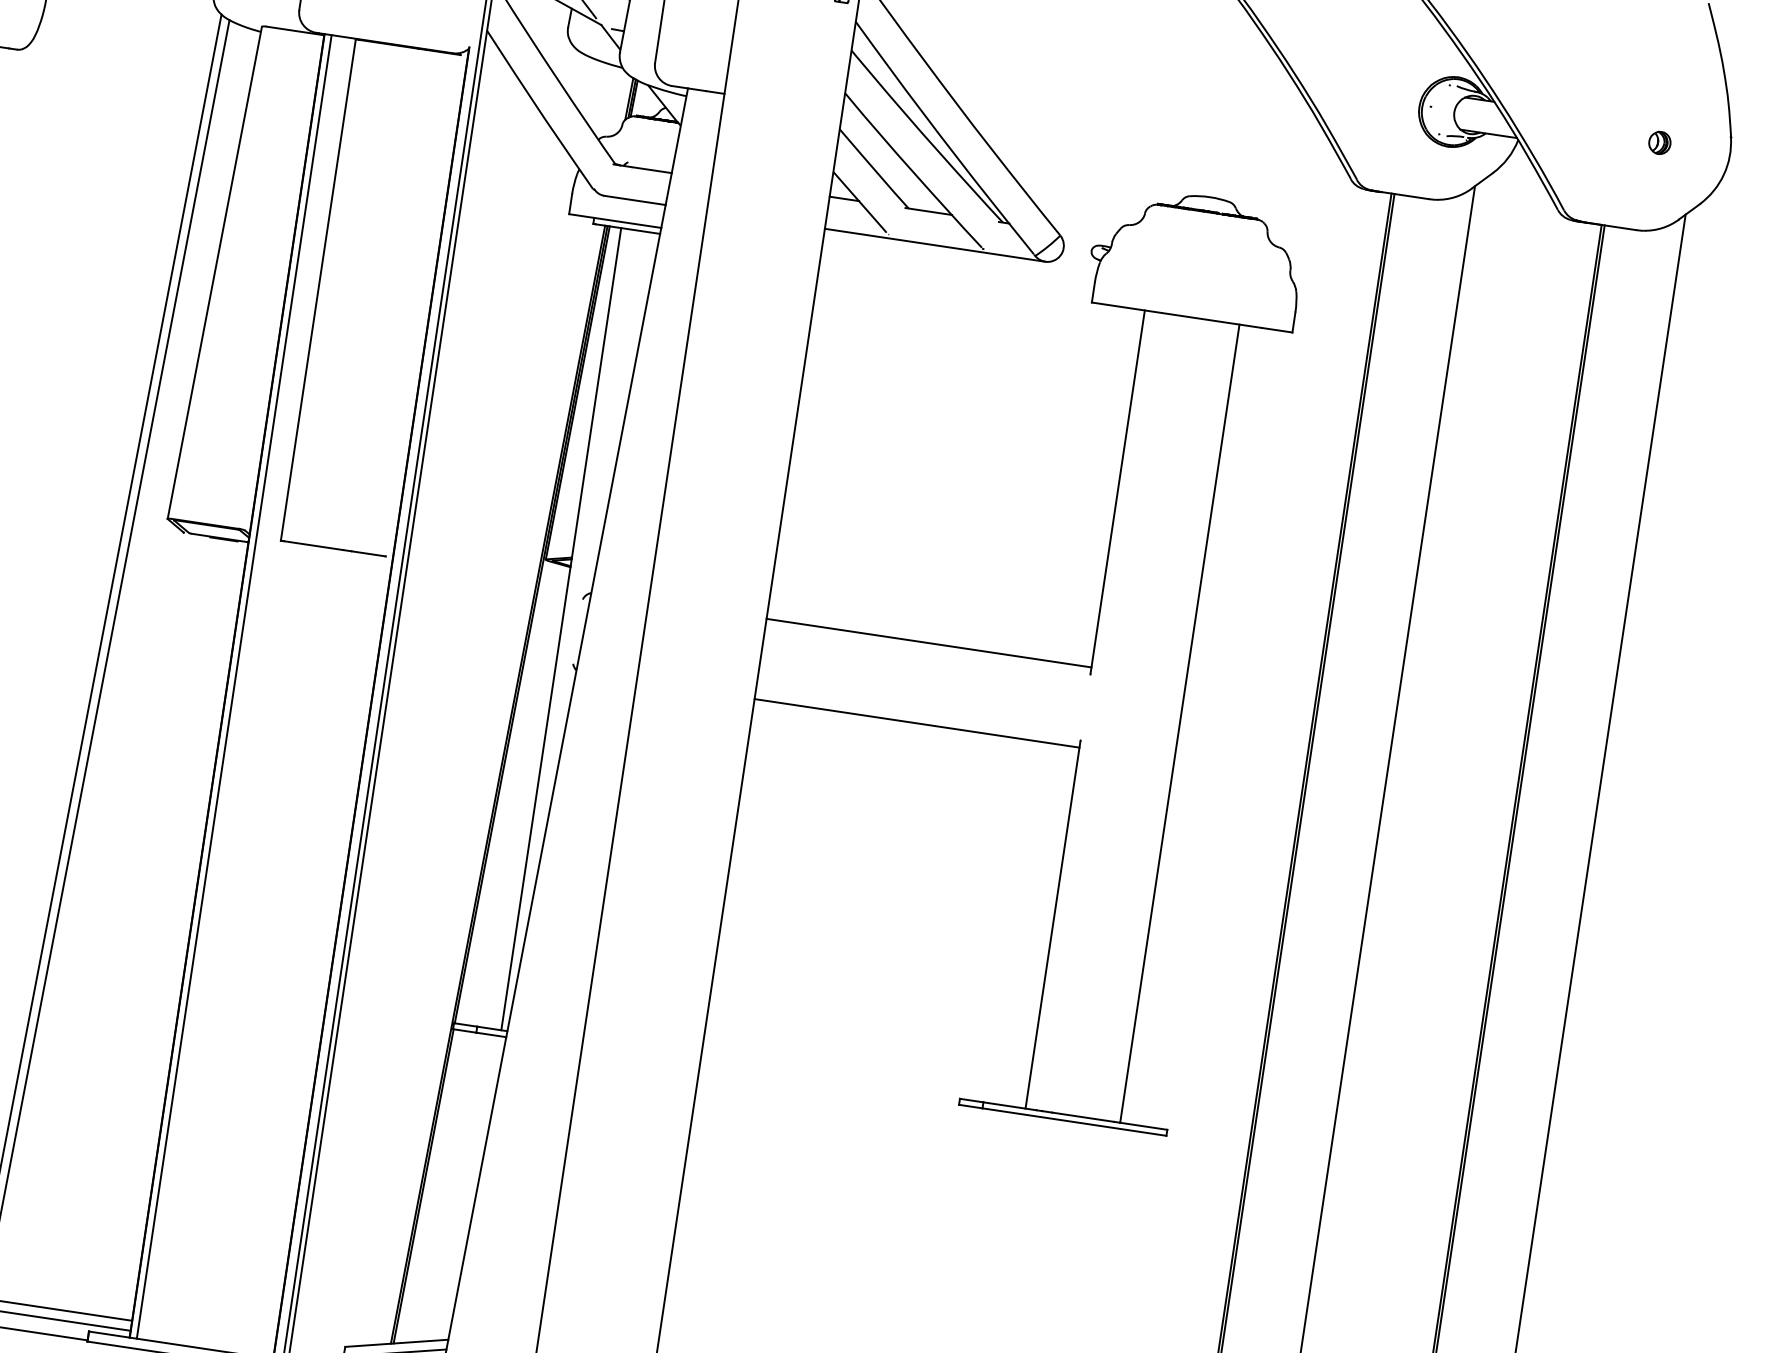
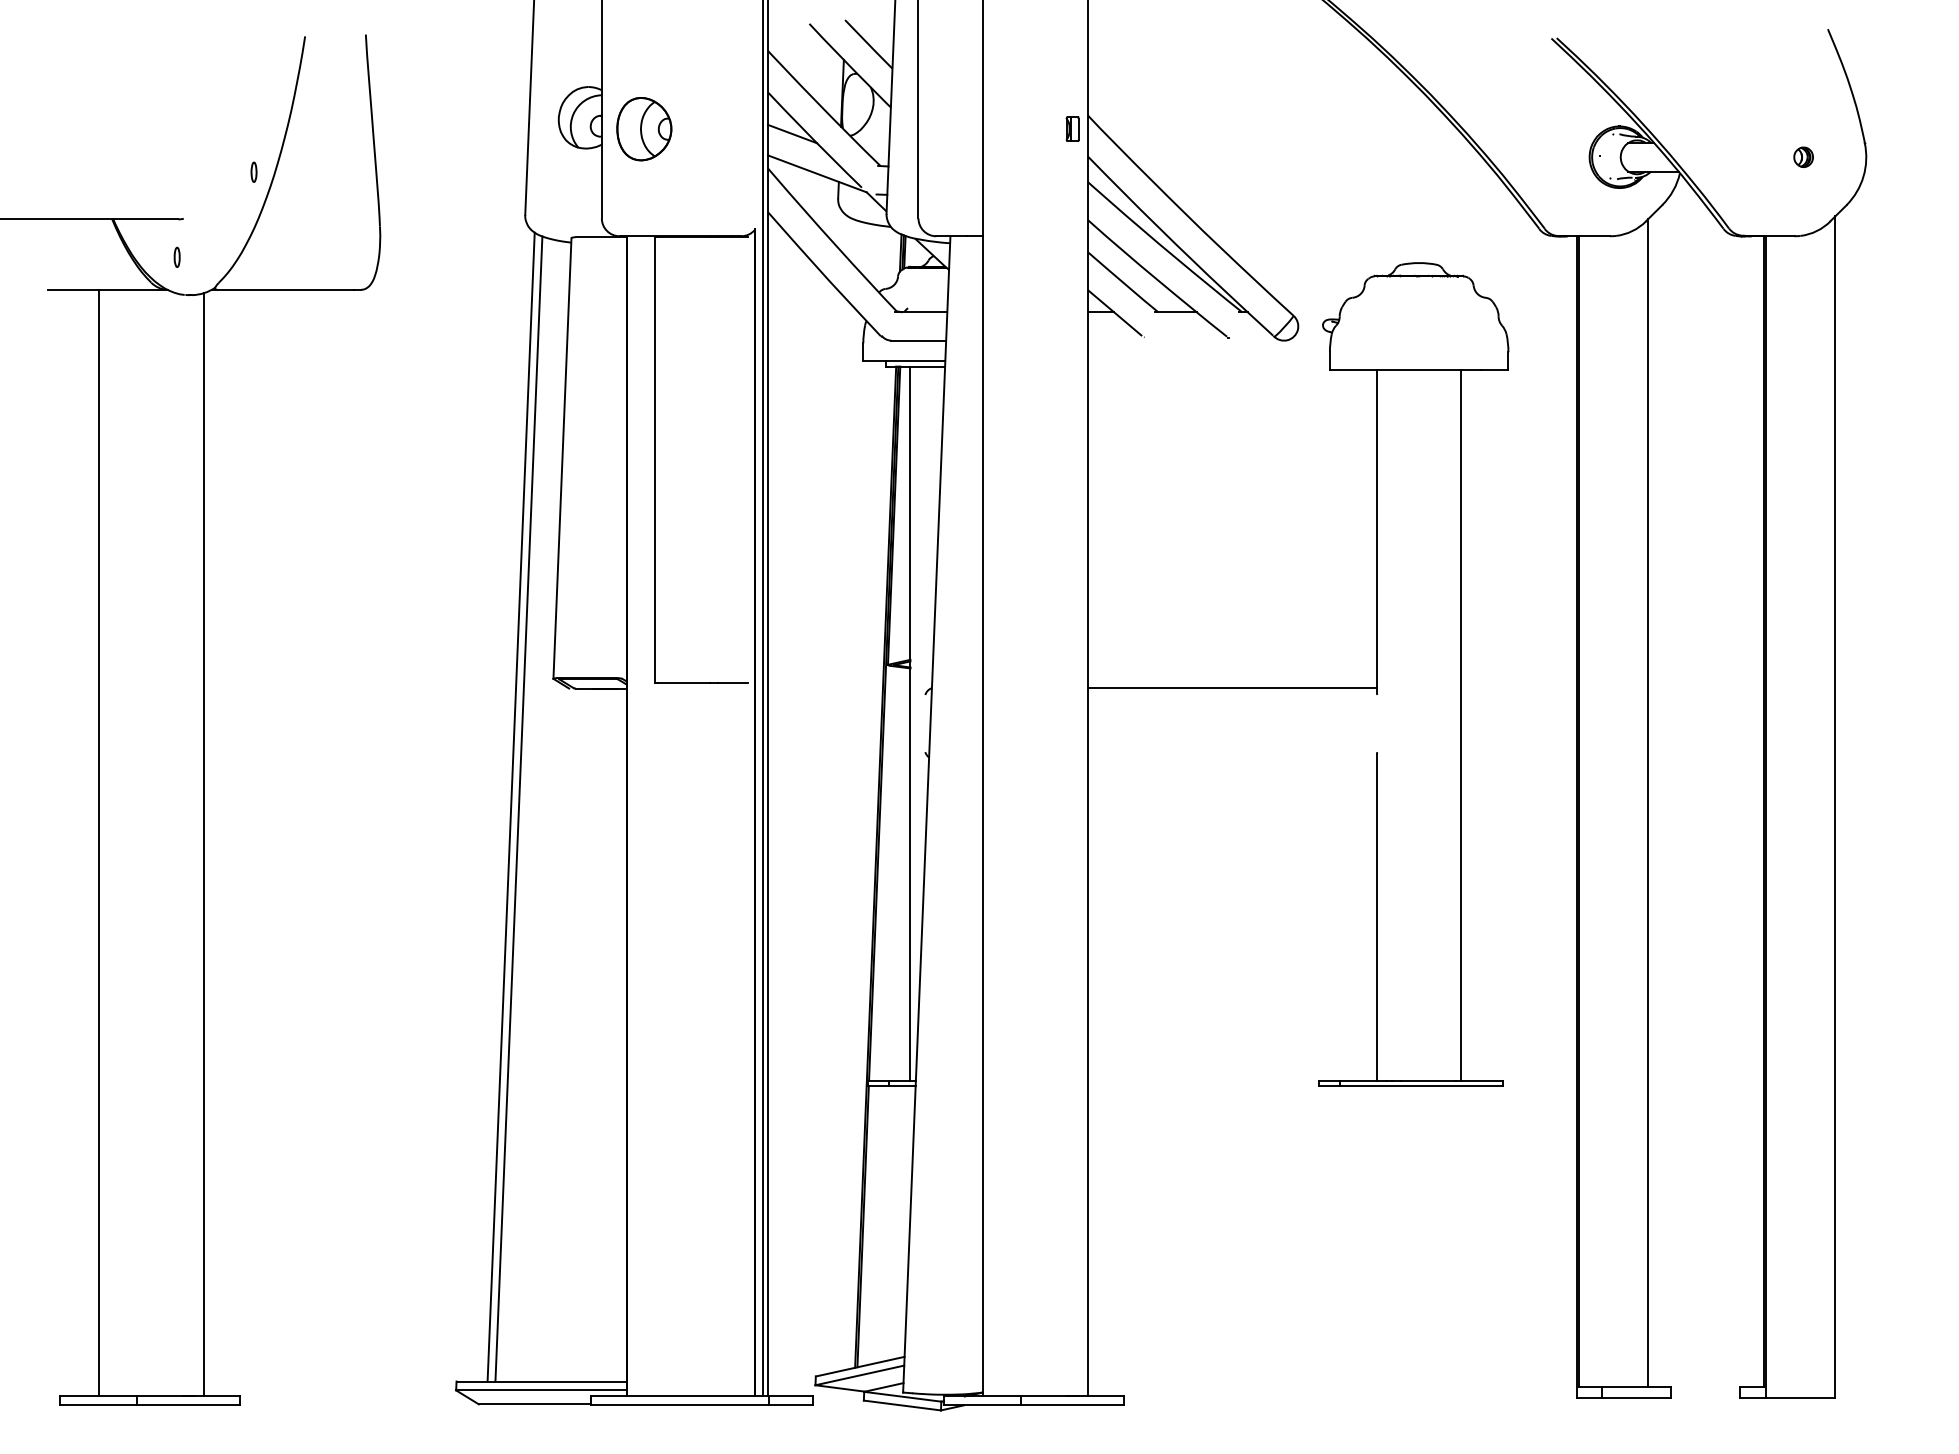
line: (934, 244) -> (1185, 340), removed
line: (234, 687) -> (633, 816), removed
line: (917, 723) -> (1232, 759), removed

